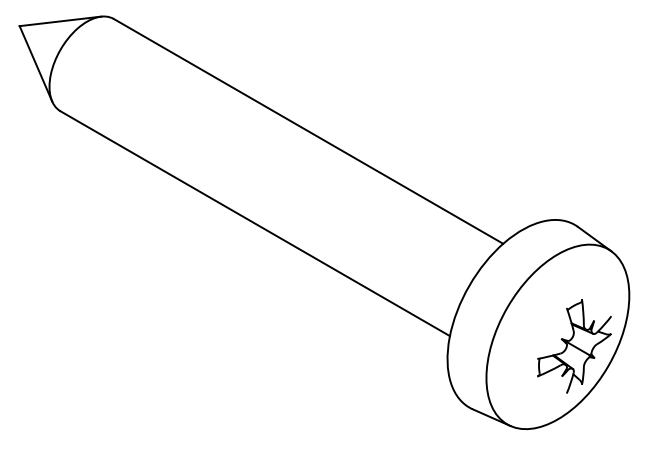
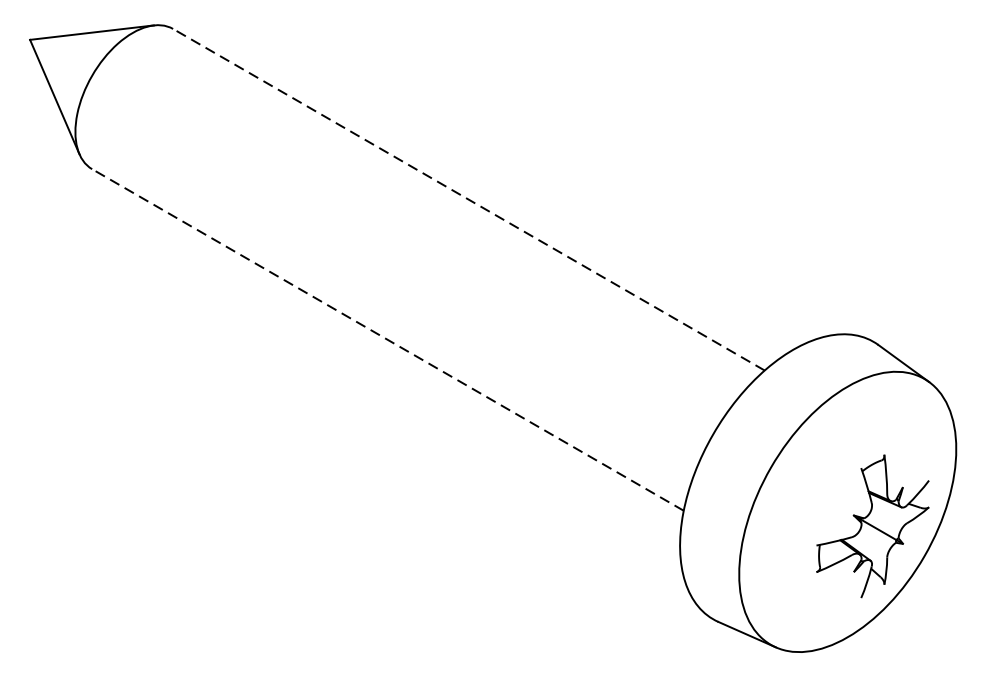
line: (308, 131) -> (468, 199), solid -> dashed
line: (255, 223) -> (388, 339), solid -> dashed

